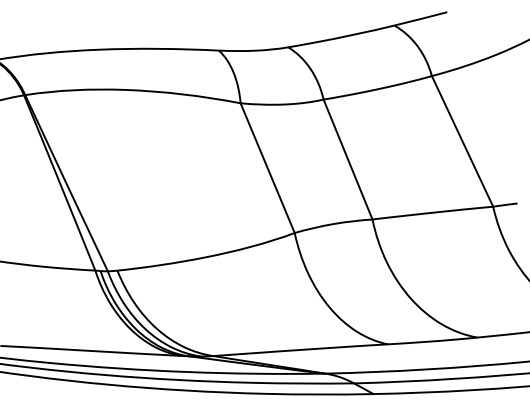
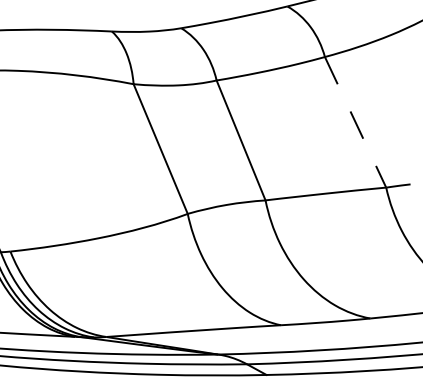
line: (462, 141) -> (355, 122), solid -> dashed

